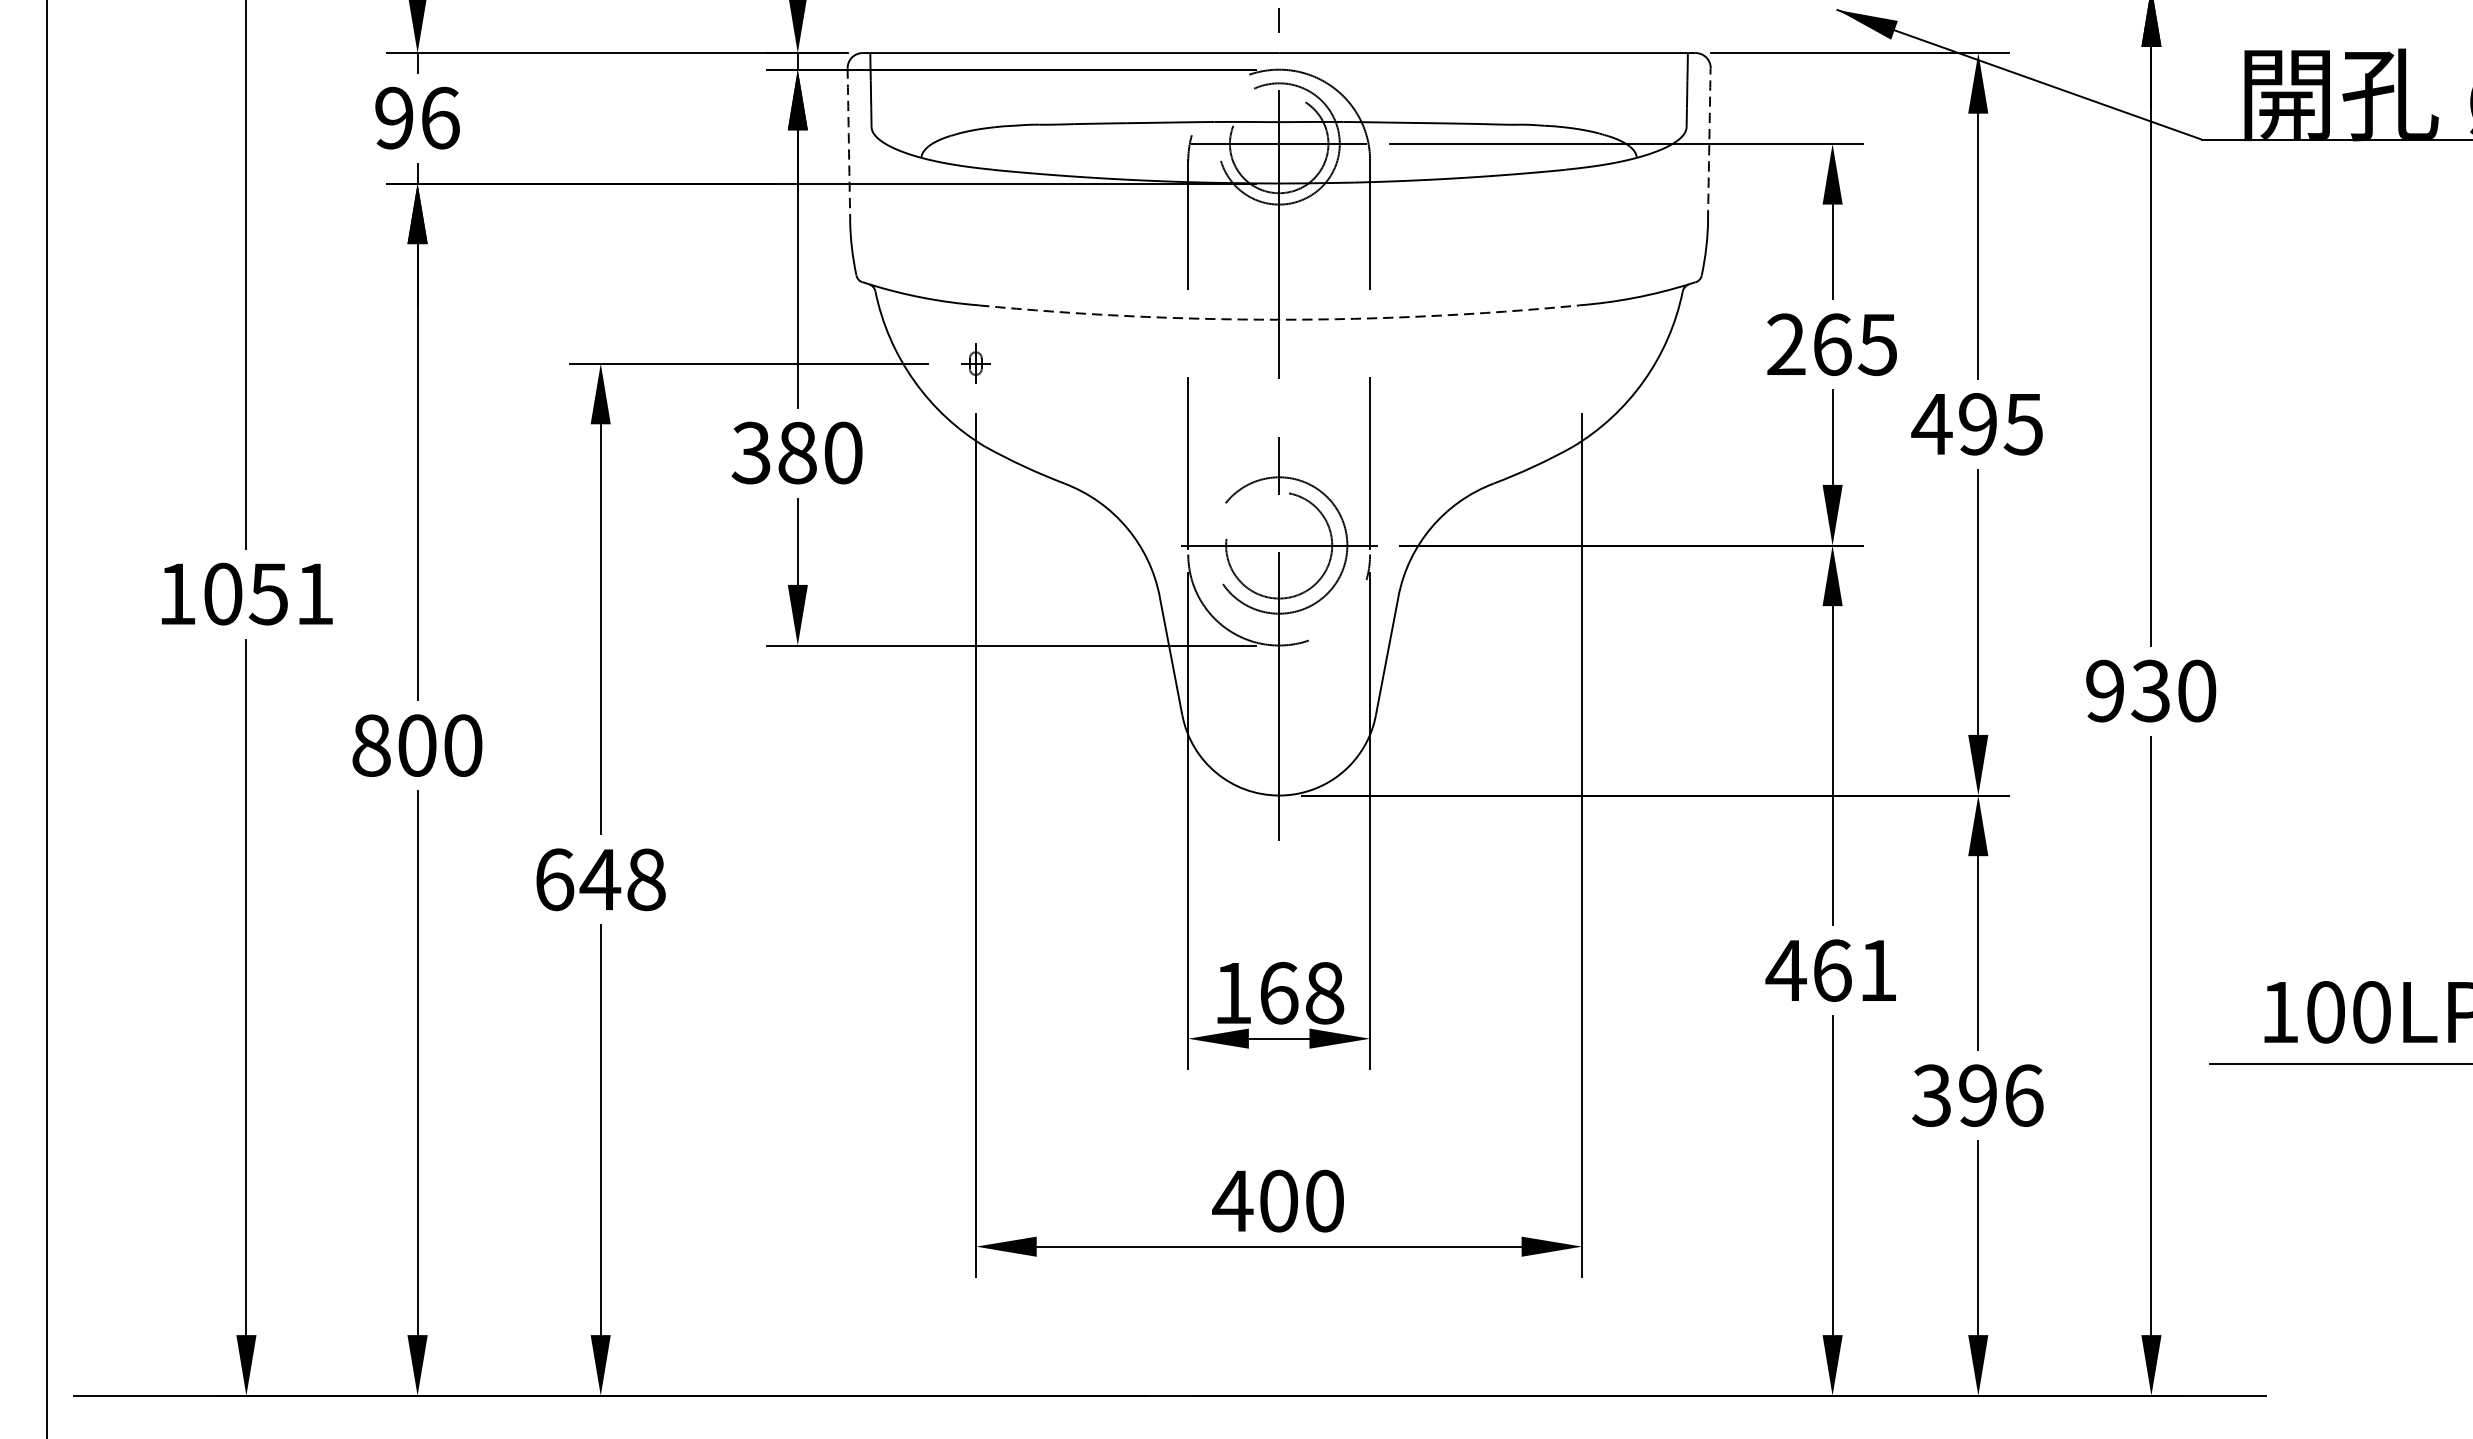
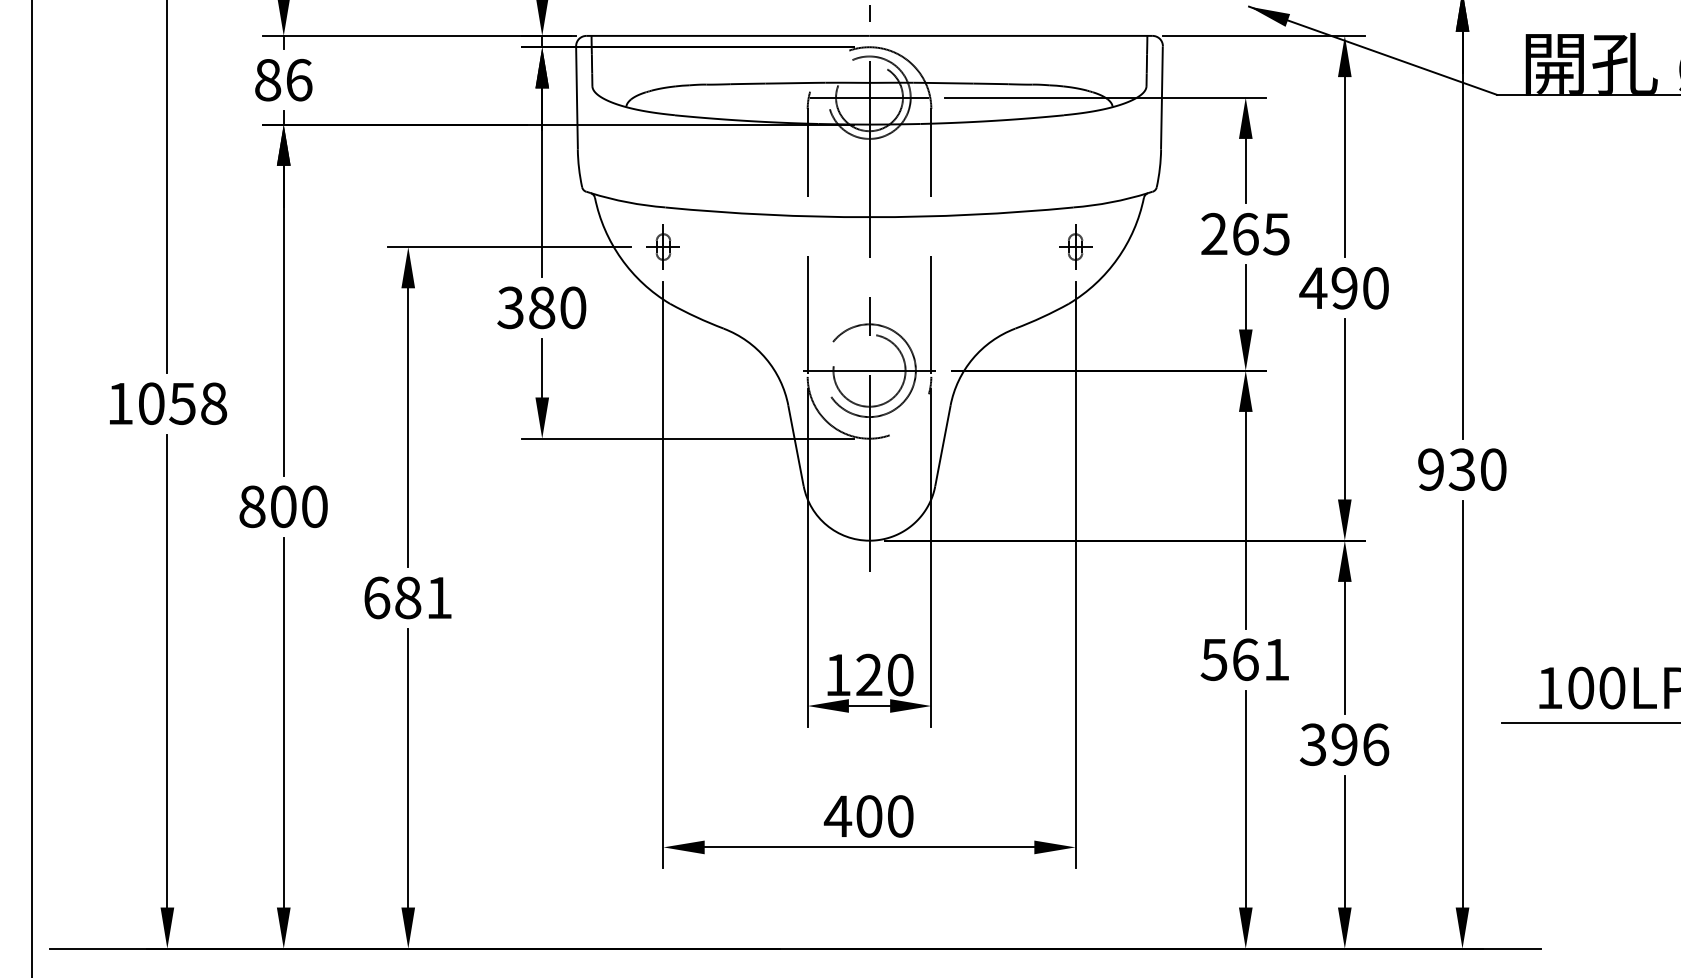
text: (395, 117) -> (268, 79), 96 -> 86
arc: (848, 143) -> (576, 97), dashed -> solid
arc: (1708, 143) -> (1161, 97), dashed -> solid
arc: (1279, 320) -> (869, 217), dashed -> solid
part: (974, 362) -> (662, 246), size x1.67
part: (1582, 362) -> (1075, 246), added
text: (2023, 424) -> (1375, 288), 495 -> 490
text: (315, 593) -> (214, 403), 1051 -> 1058
text: (621, 879) -> (422, 597), 648 -> 681
text: (1786, 971) -> (1214, 660), 461 -> 561
text: (1301, 992) -> (884, 674), 168 -> 120

